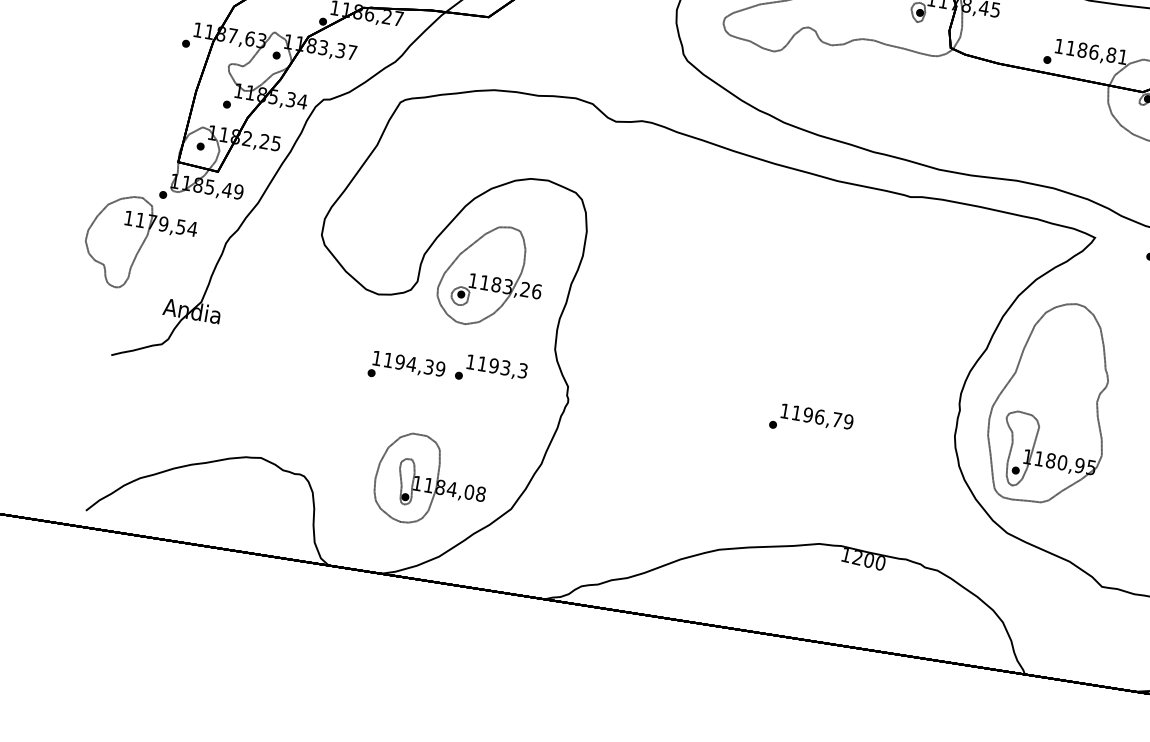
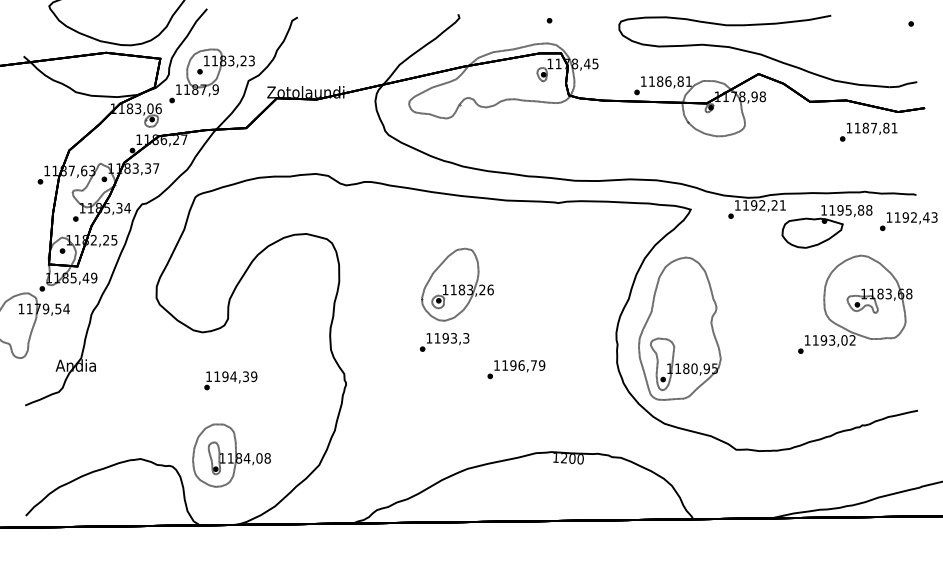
part: (491, 276) -> (457, 284), moved
text: (491, 371) -> (444, 342), moved
part: (430, 481) -> (231, 455), moved

